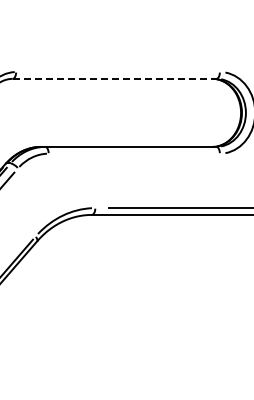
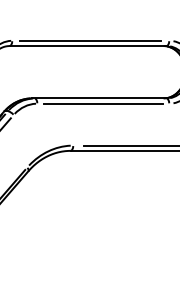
line: (117, 72) -> (90, 41), added
line: (114, 78) -> (88, 45), dashed -> solid
line: (134, 153) -> (103, 103), added

